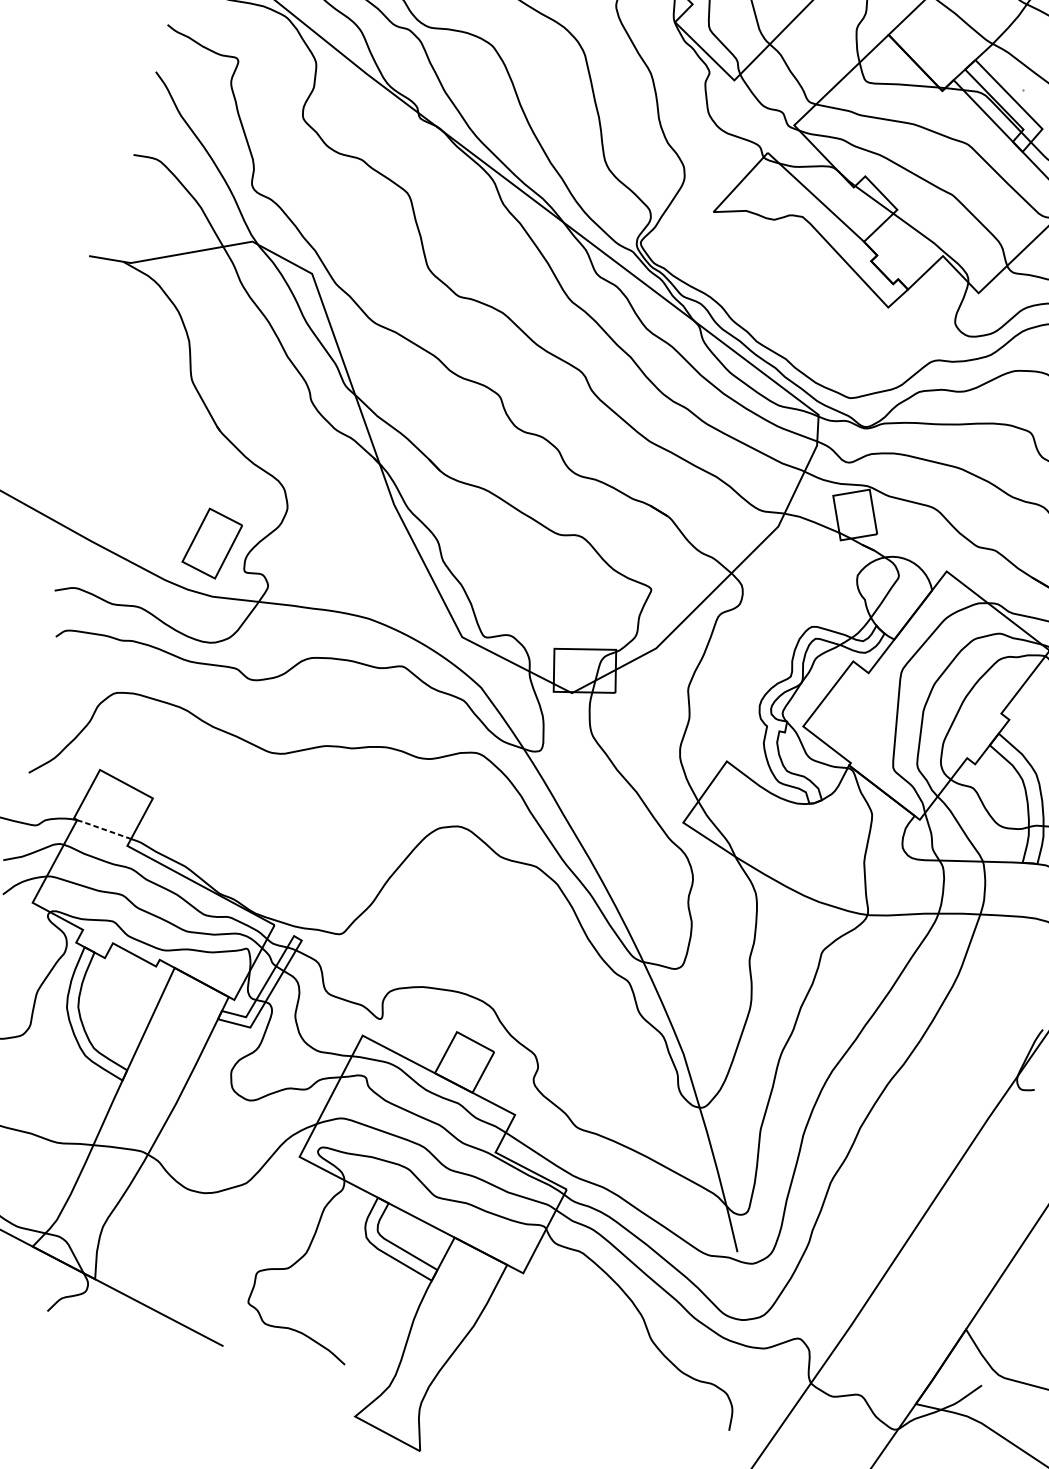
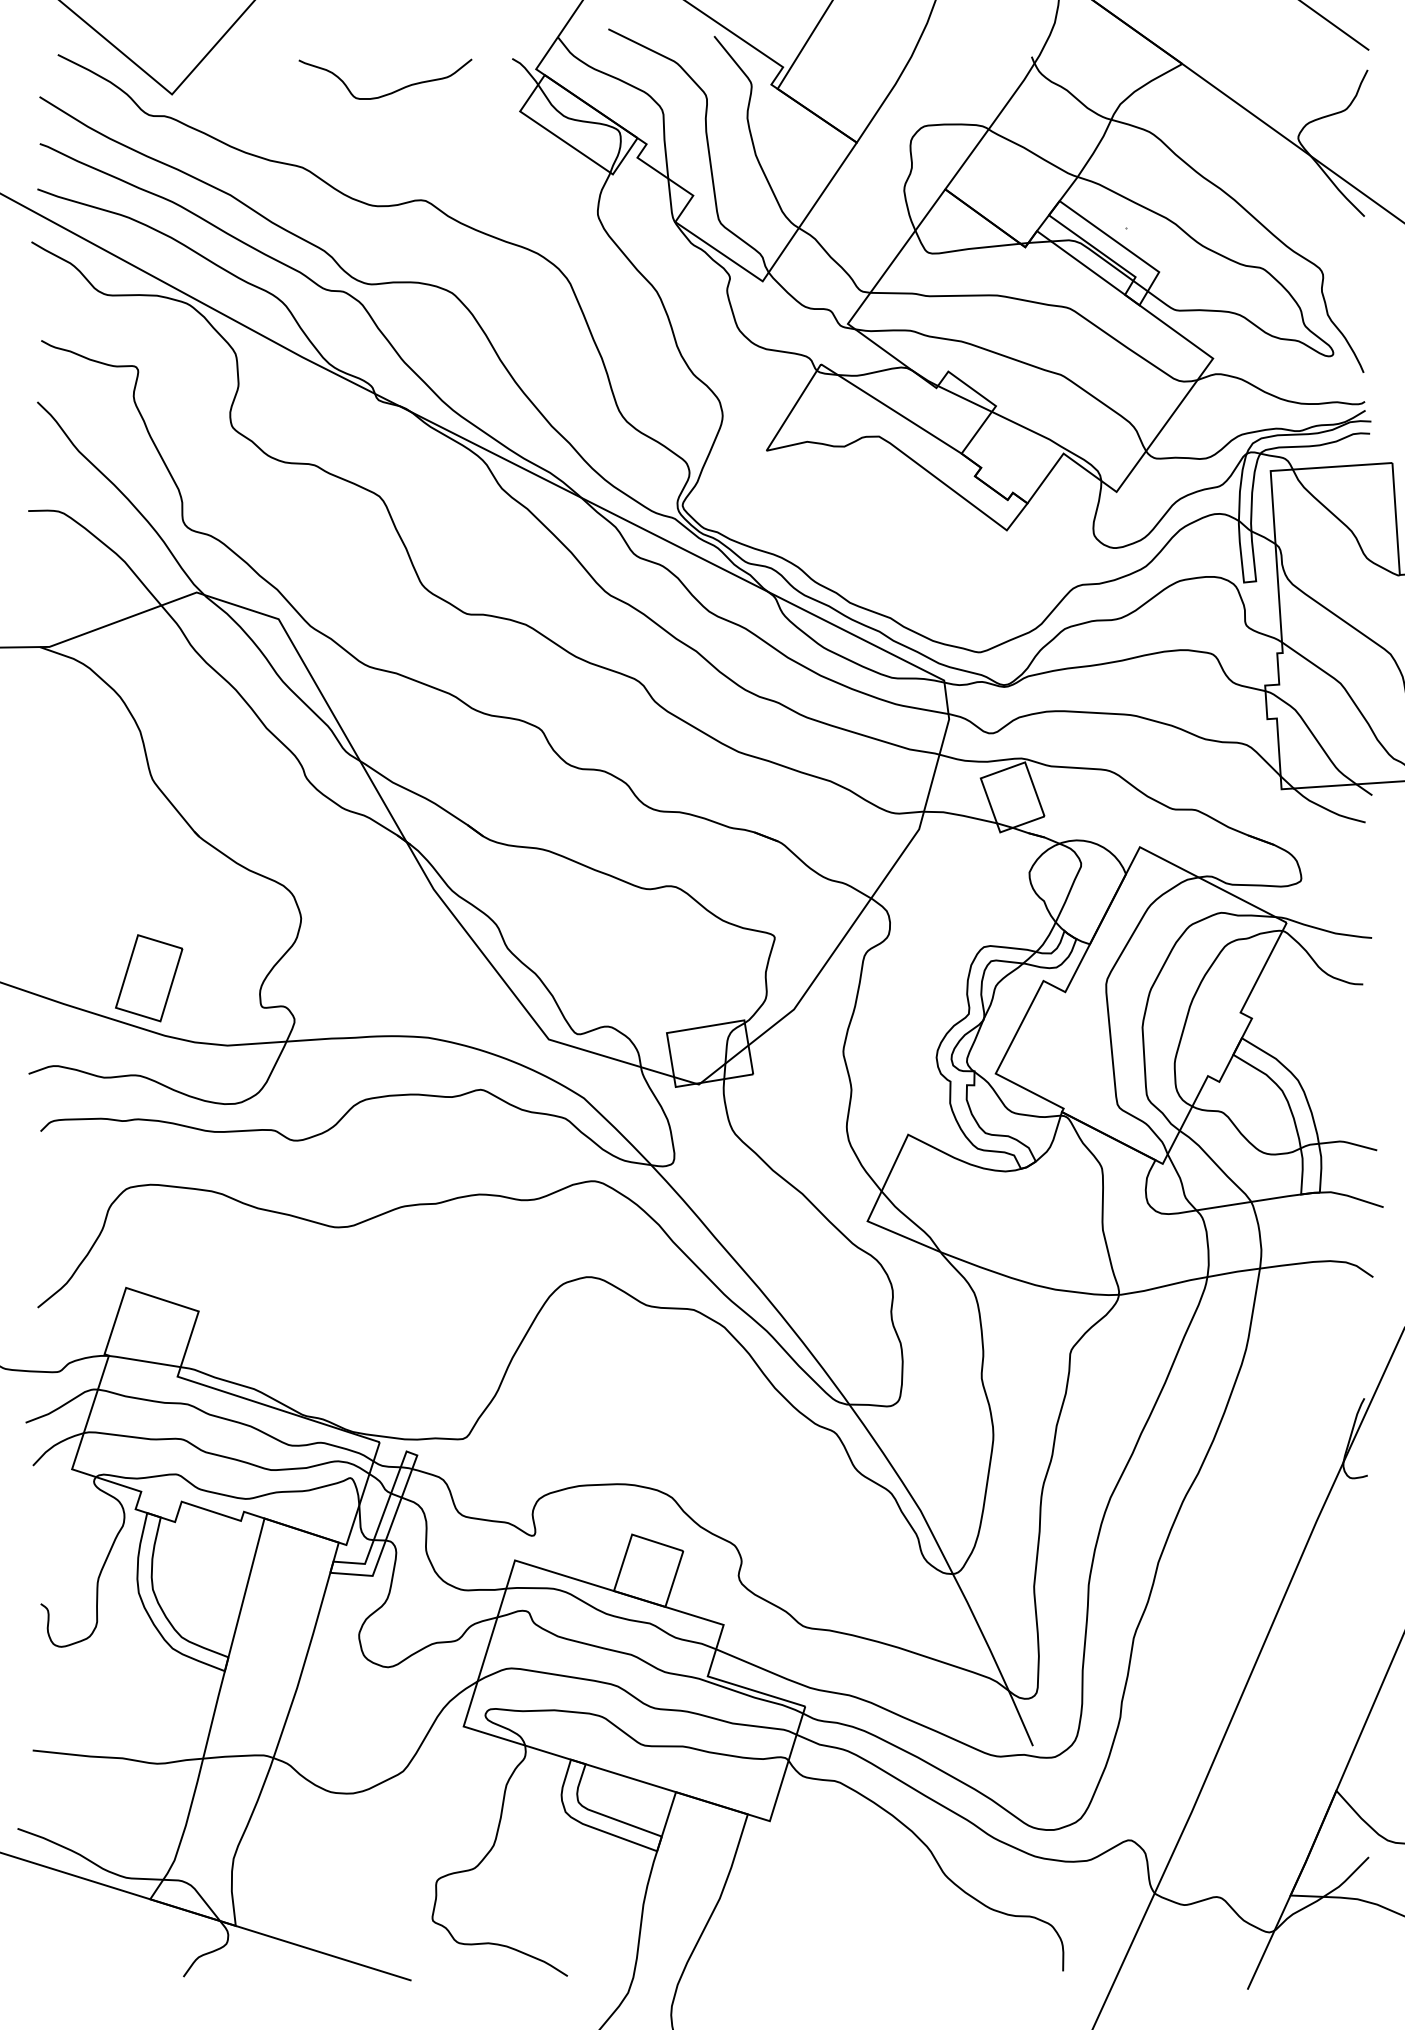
part: (212, 543) -> (149, 978), moved
line: (103, 829) -> (144, 1361), dashed -> solid

